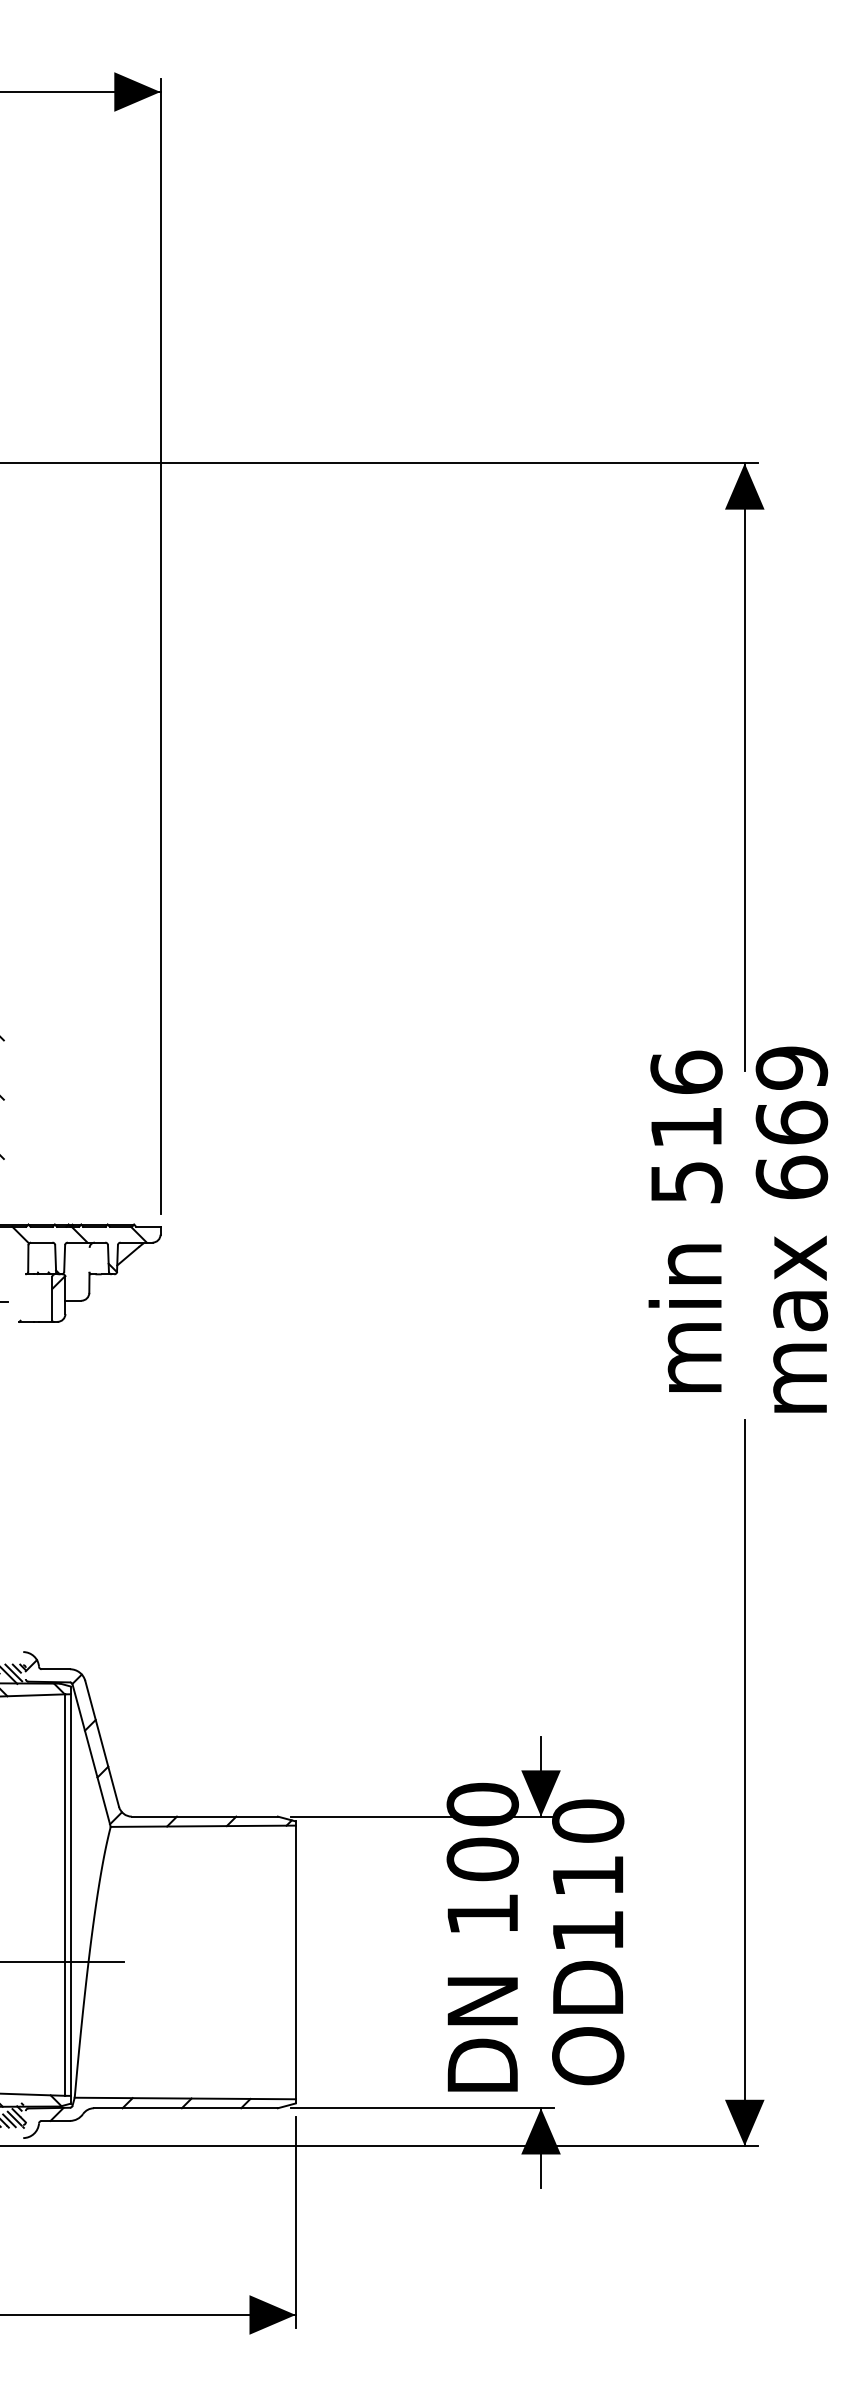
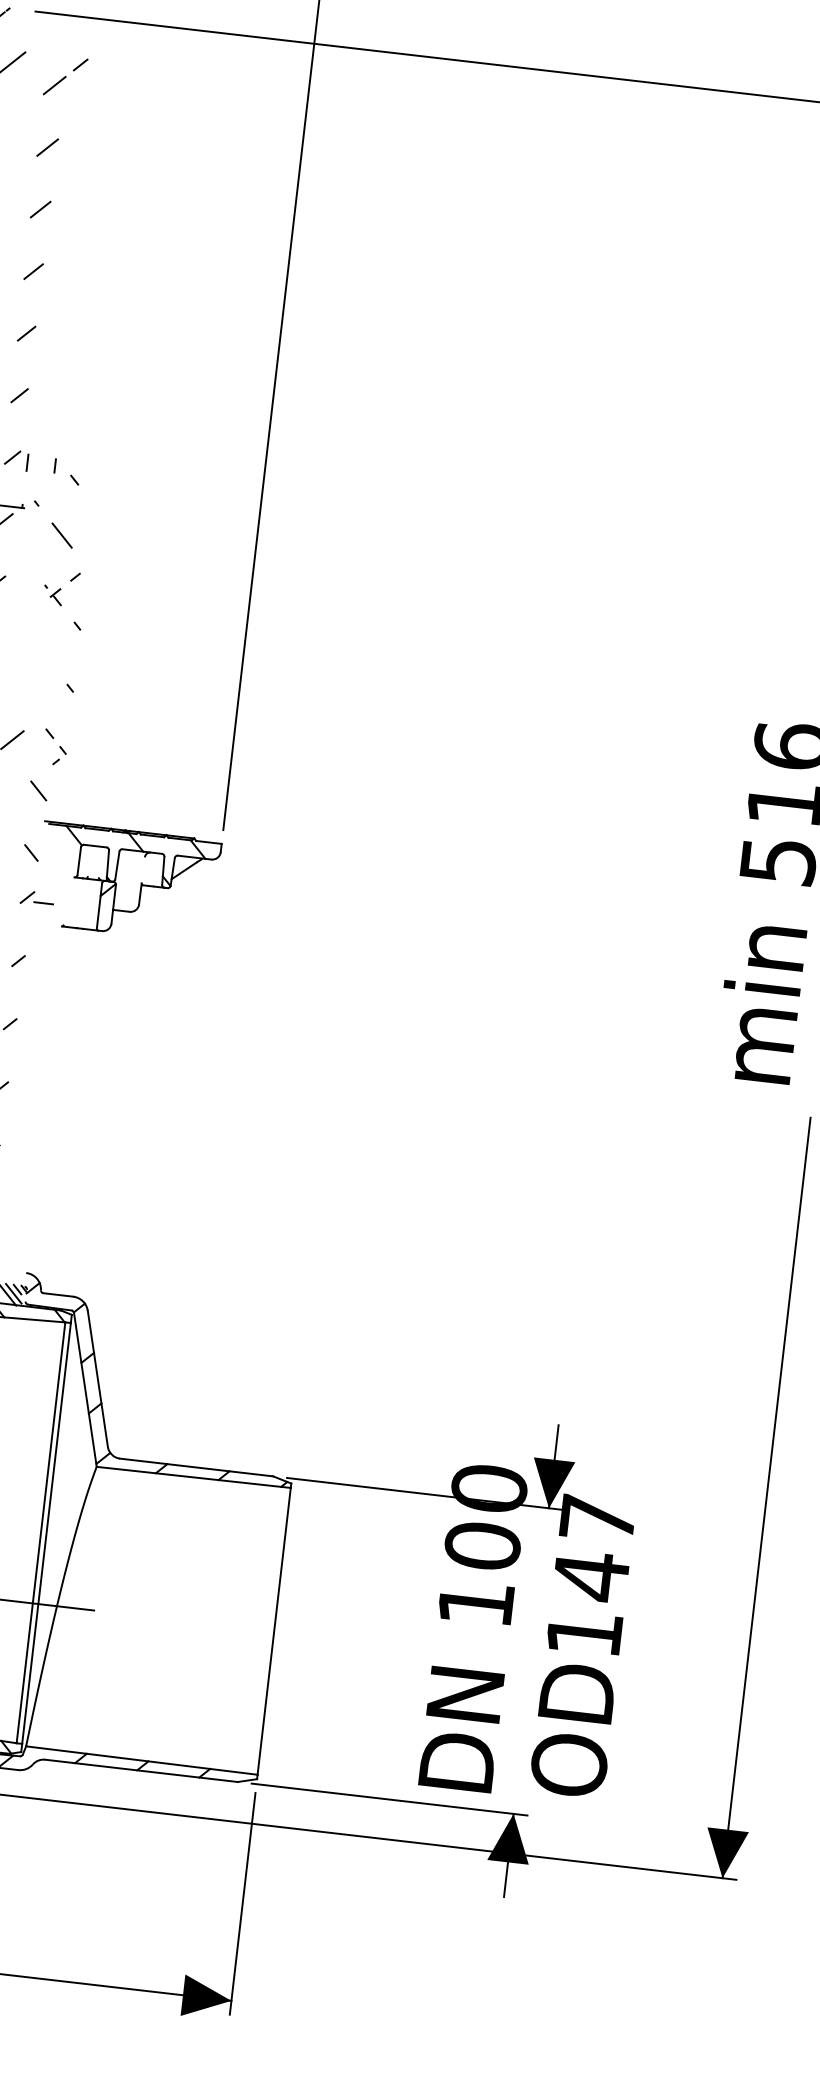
text: (588, 1849) -> (594, 1548), 110 -> 147

